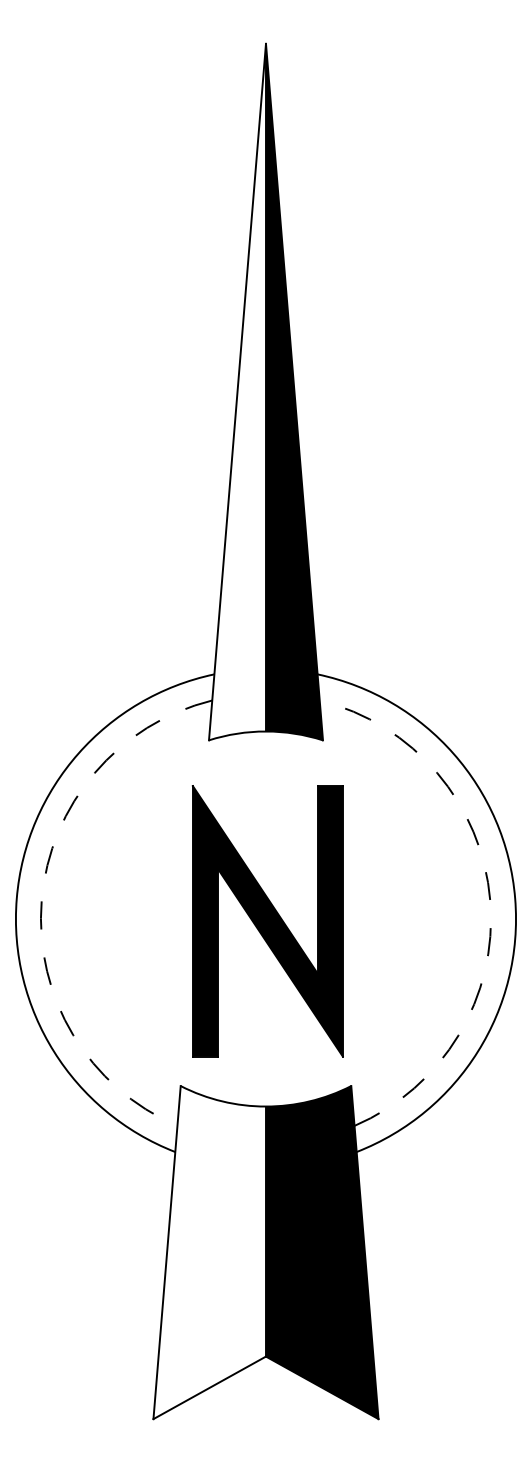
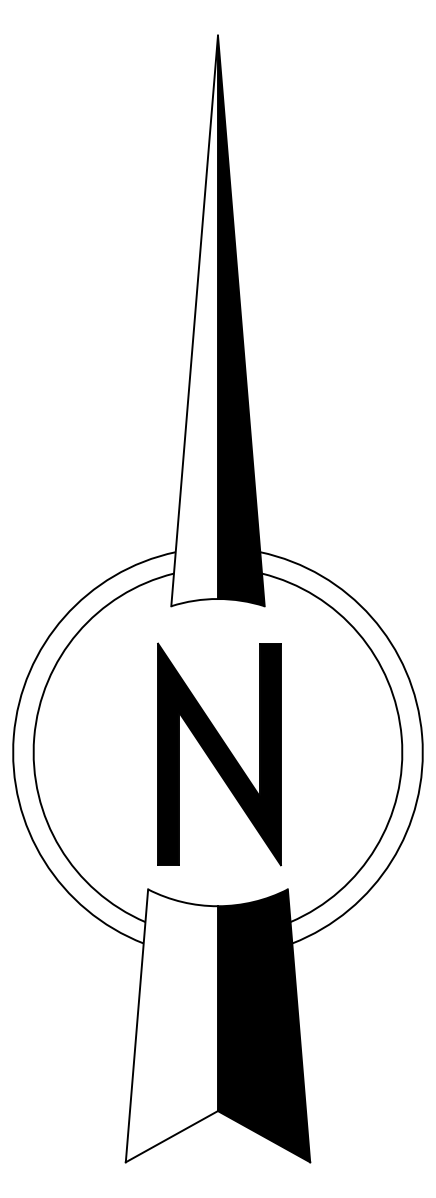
arc: (41, 900) -> (34, 737), dashed -> solid
arc: (490, 900) -> (401, 737), dashed -> solid

